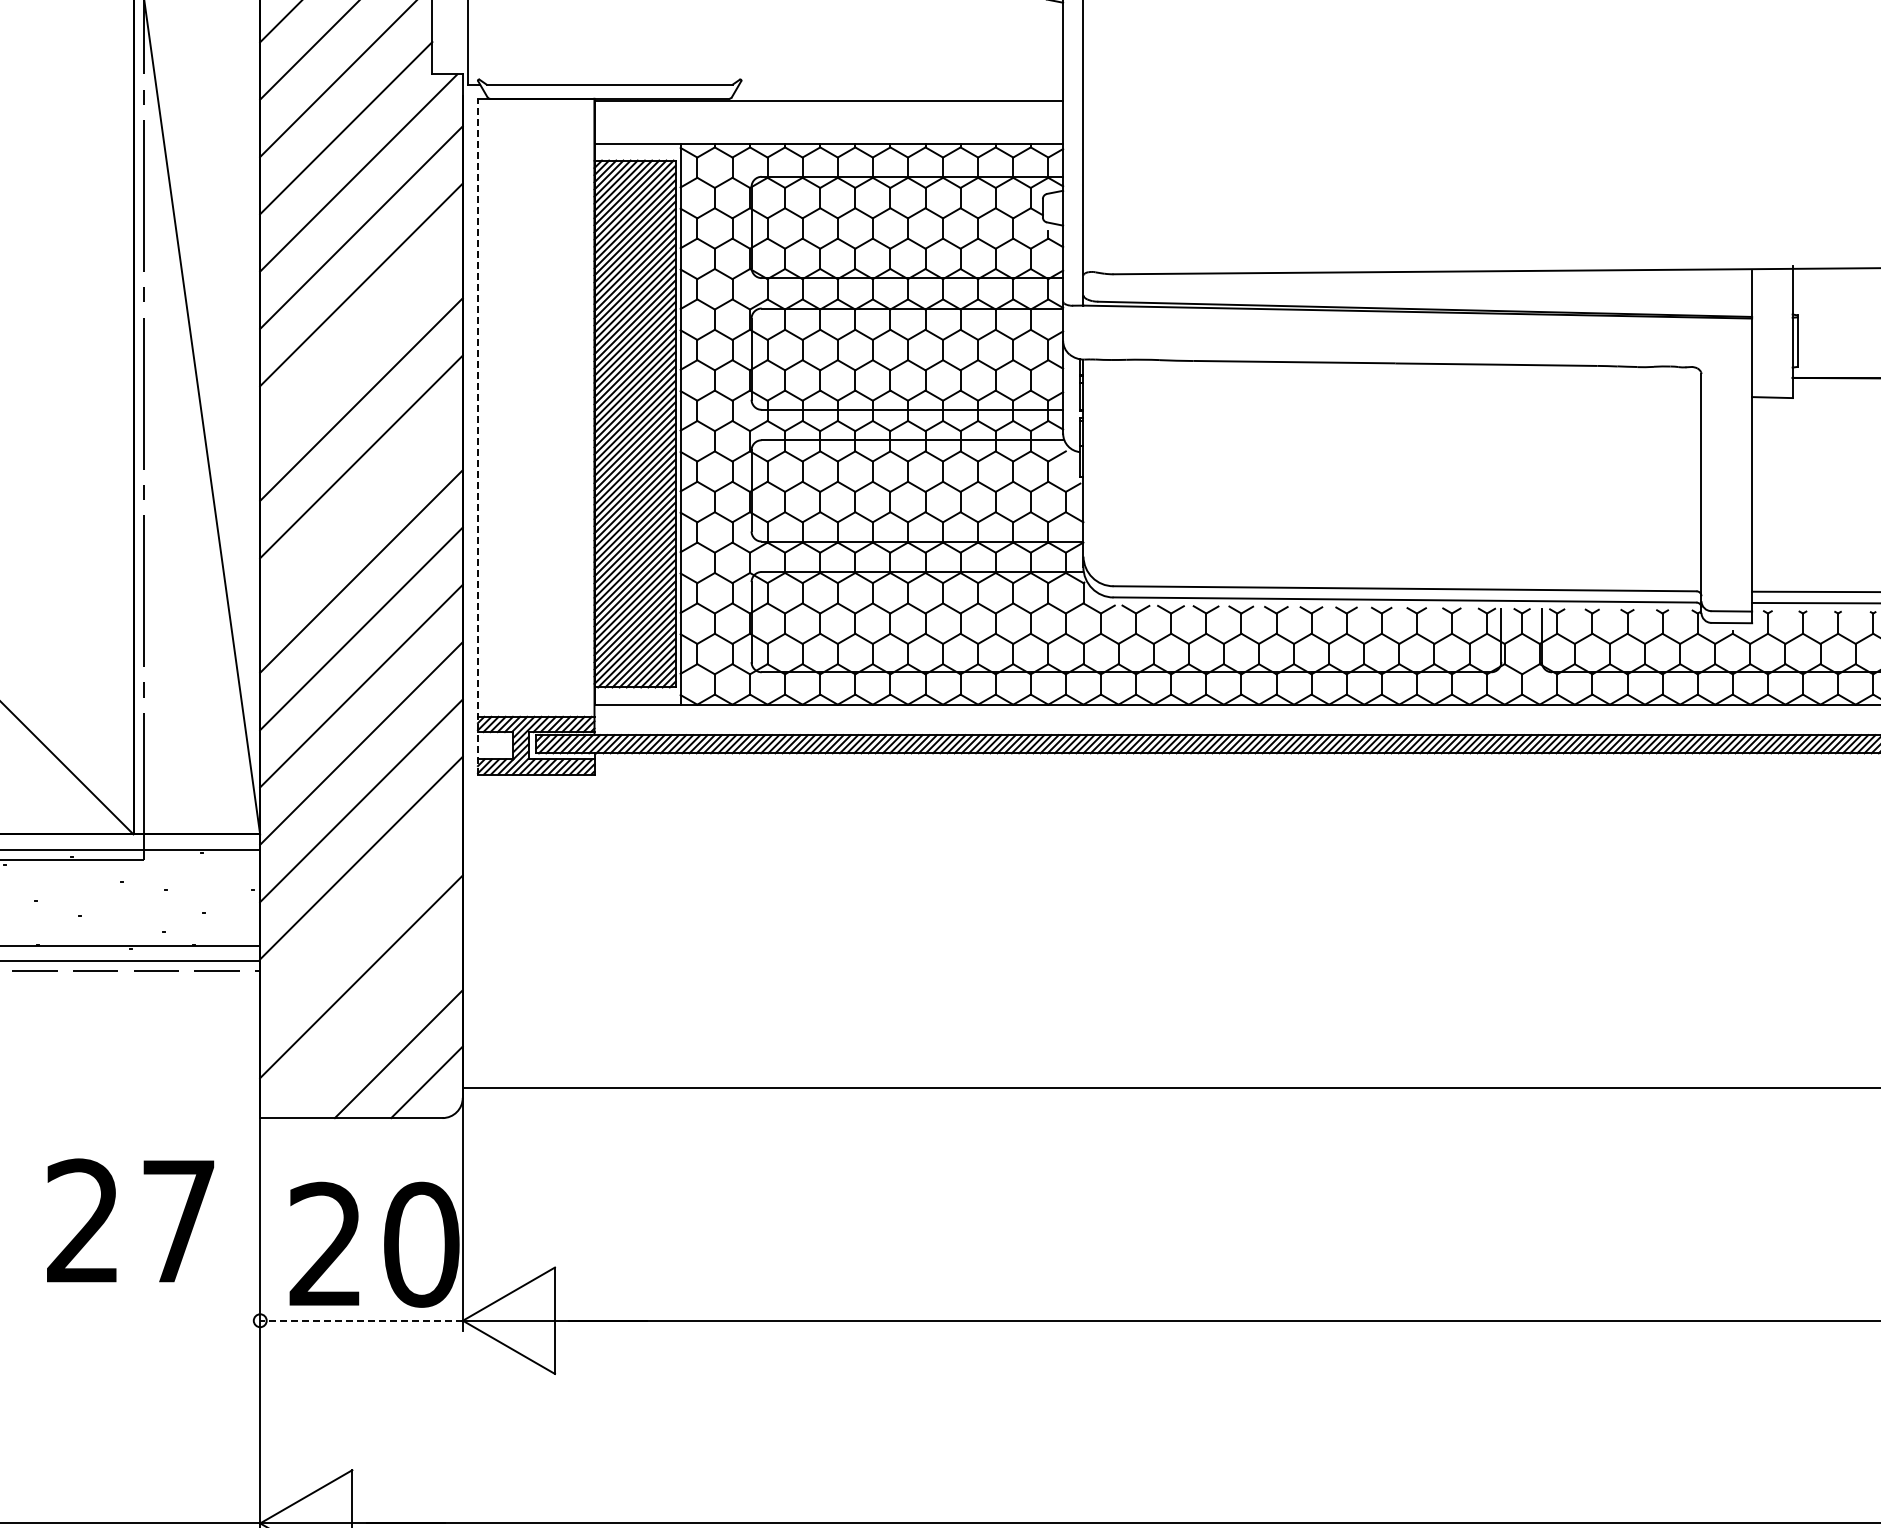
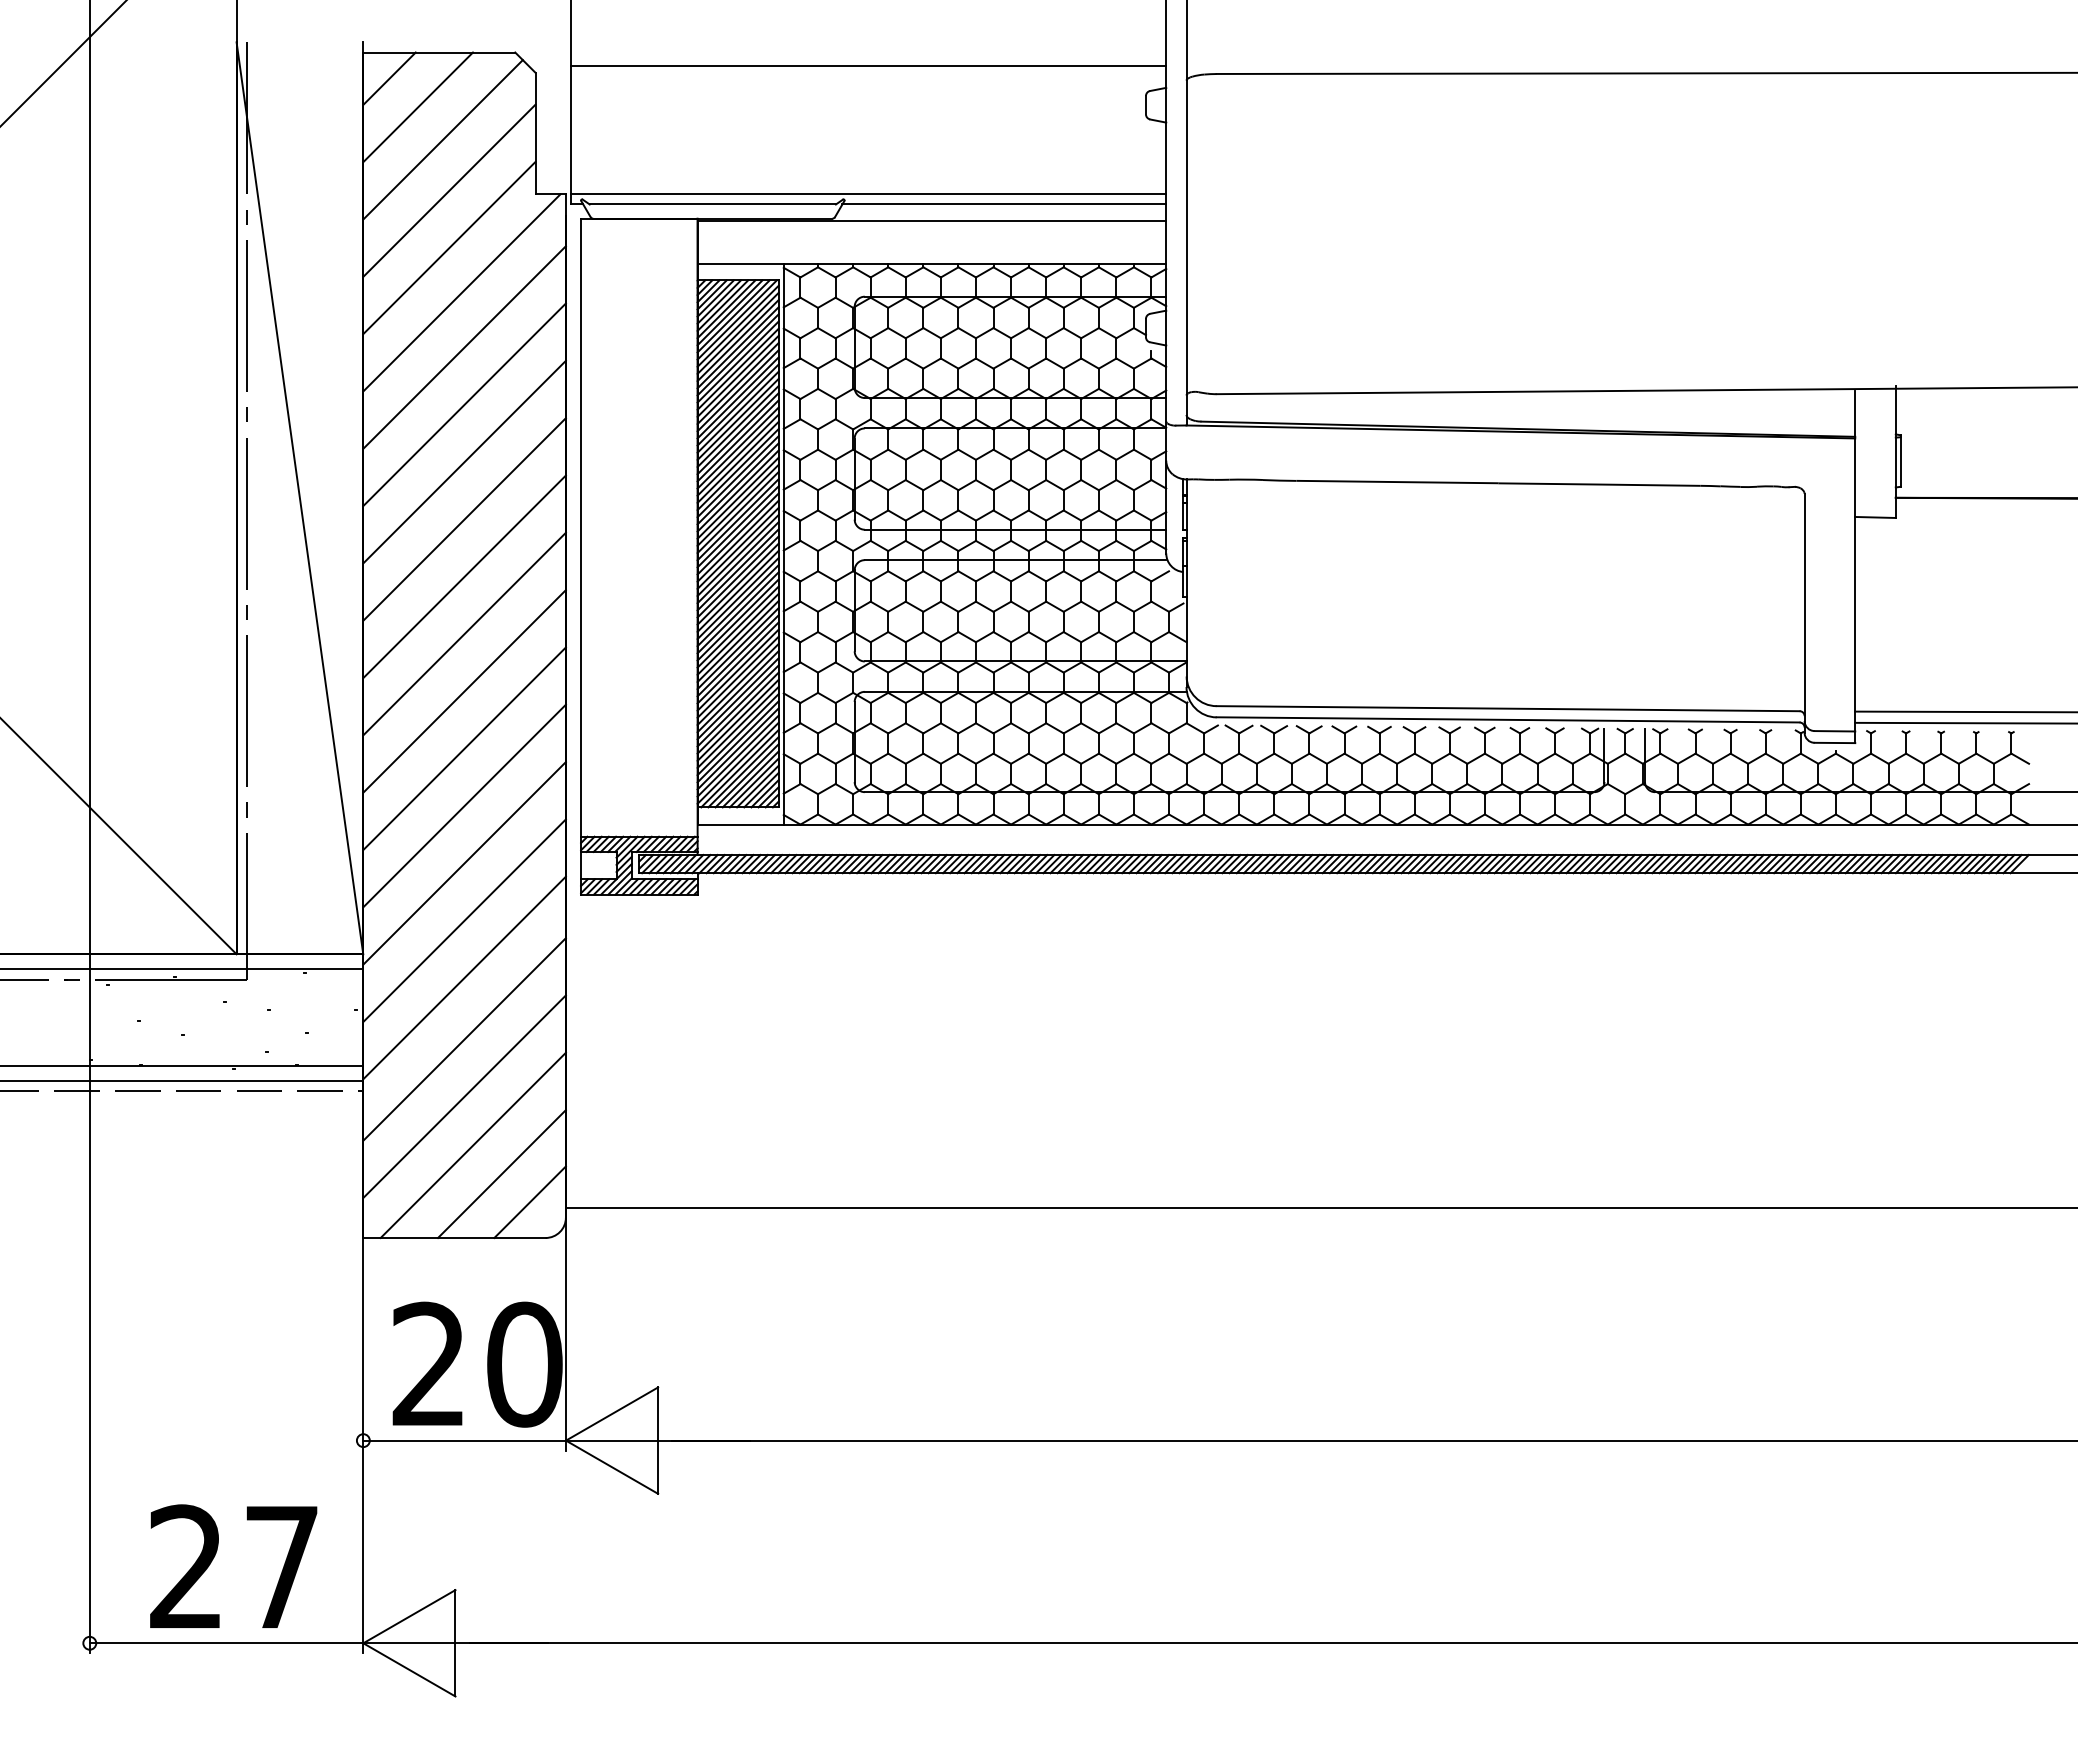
line: (765, 74) -> (868, 194), added
line: (901, 84) -> (1004, 204), added
line: (361, 341) -> (464, 461), added
line: (478, 436) -> (581, 556), dashed -> solid
line: (361, 513) -> (464, 633), added
line: (361, 919) -> (464, 1039), added
line: (369, 1024) -> (472, 1144), added
text: (130, 1219) -> (233, 1565), moved
line: (361, 1320) -> (464, 1440), dashed -> solid

